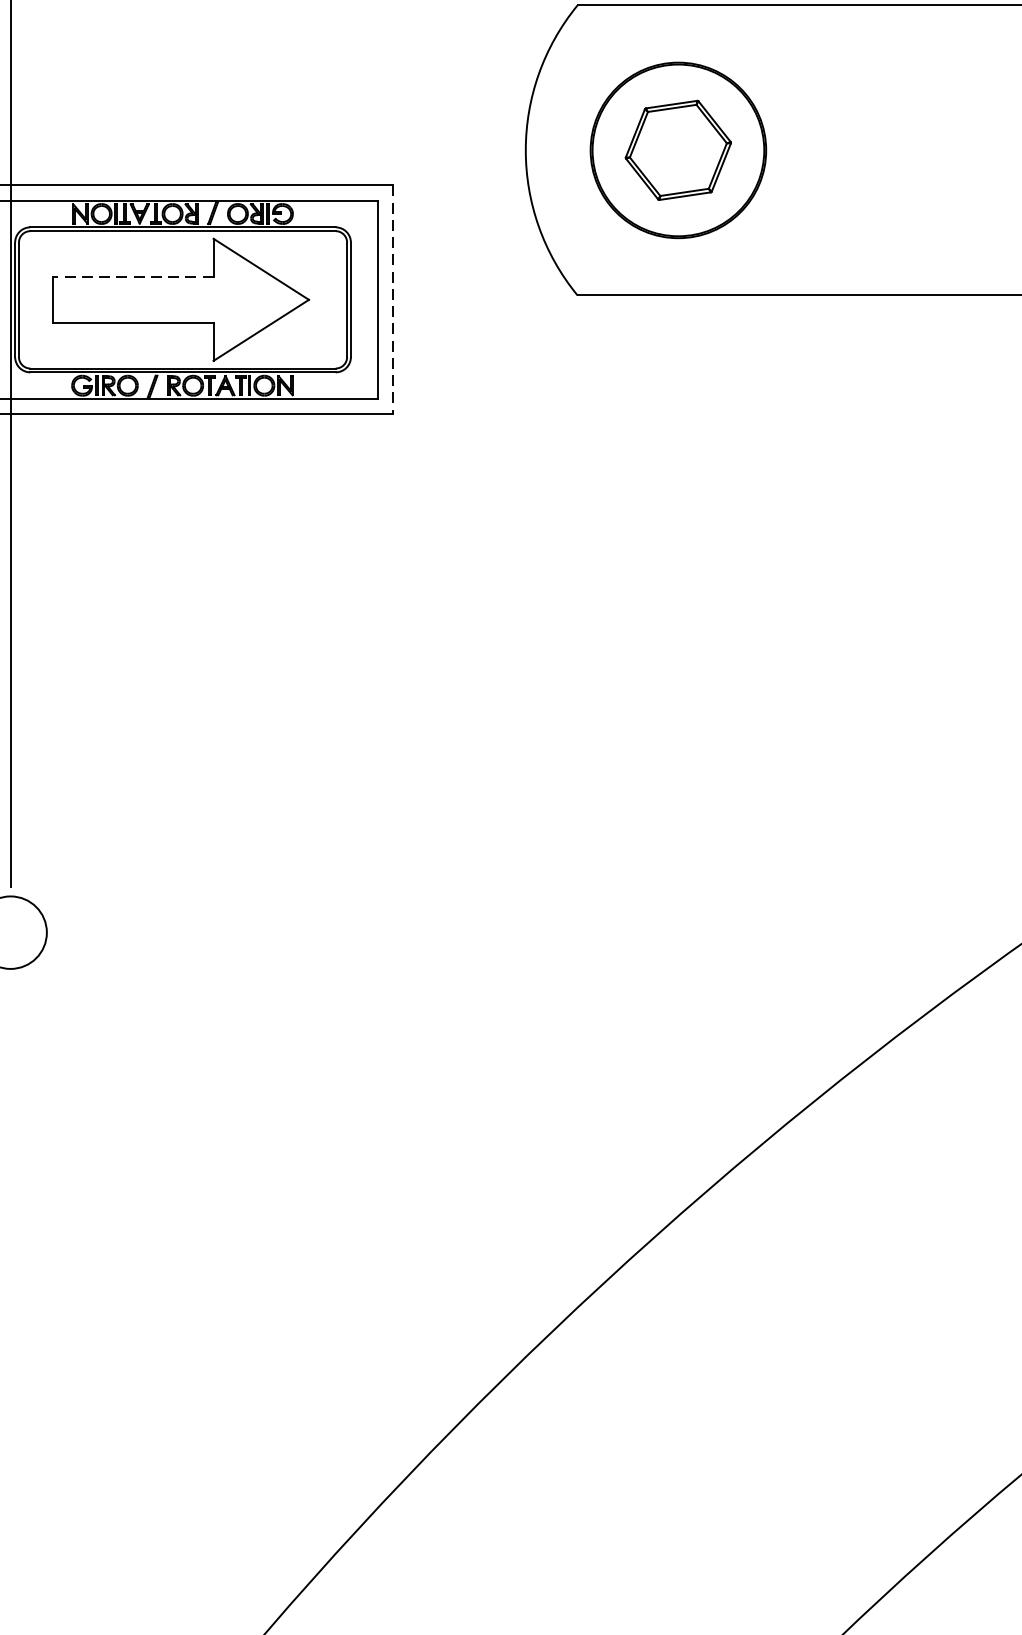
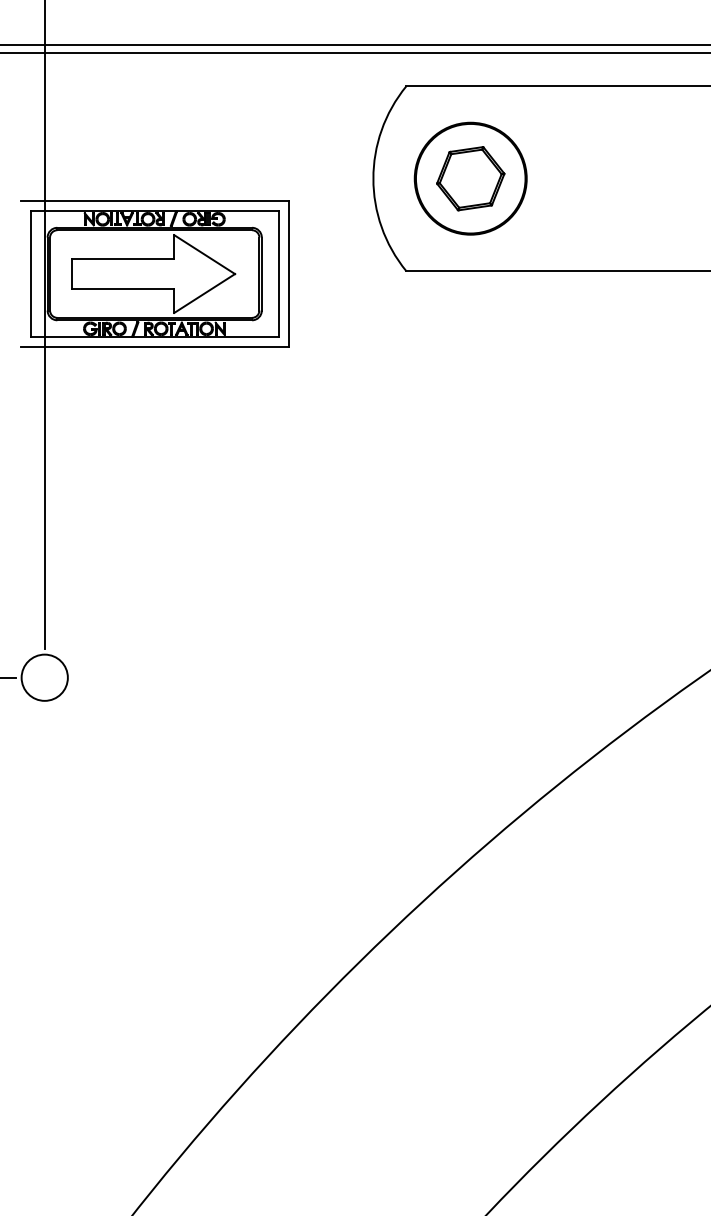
line: (132, 277) -> (122, 259), dashed -> solid
line: (392, 300) -> (288, 274), dashed -> solid

